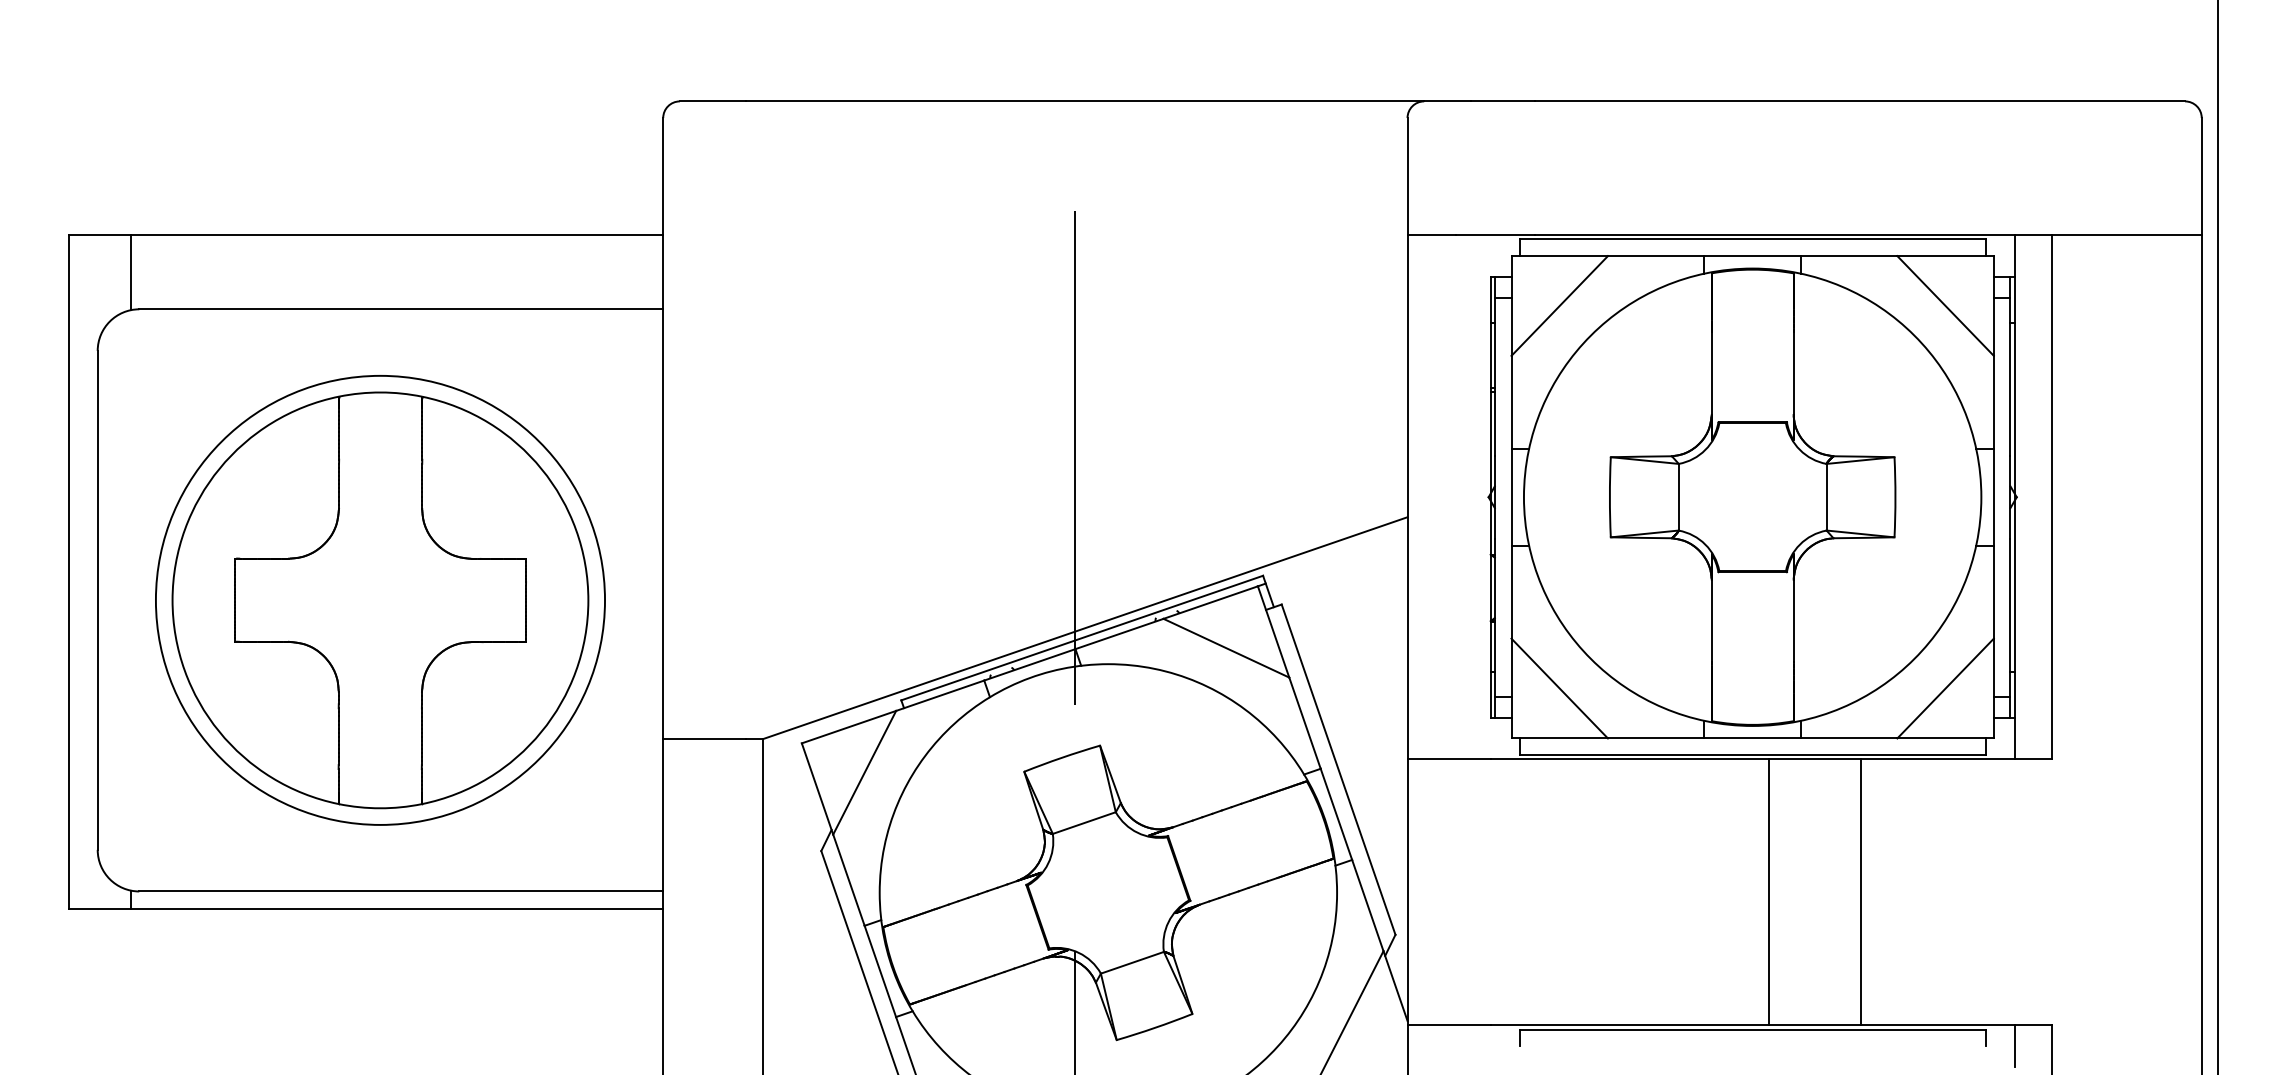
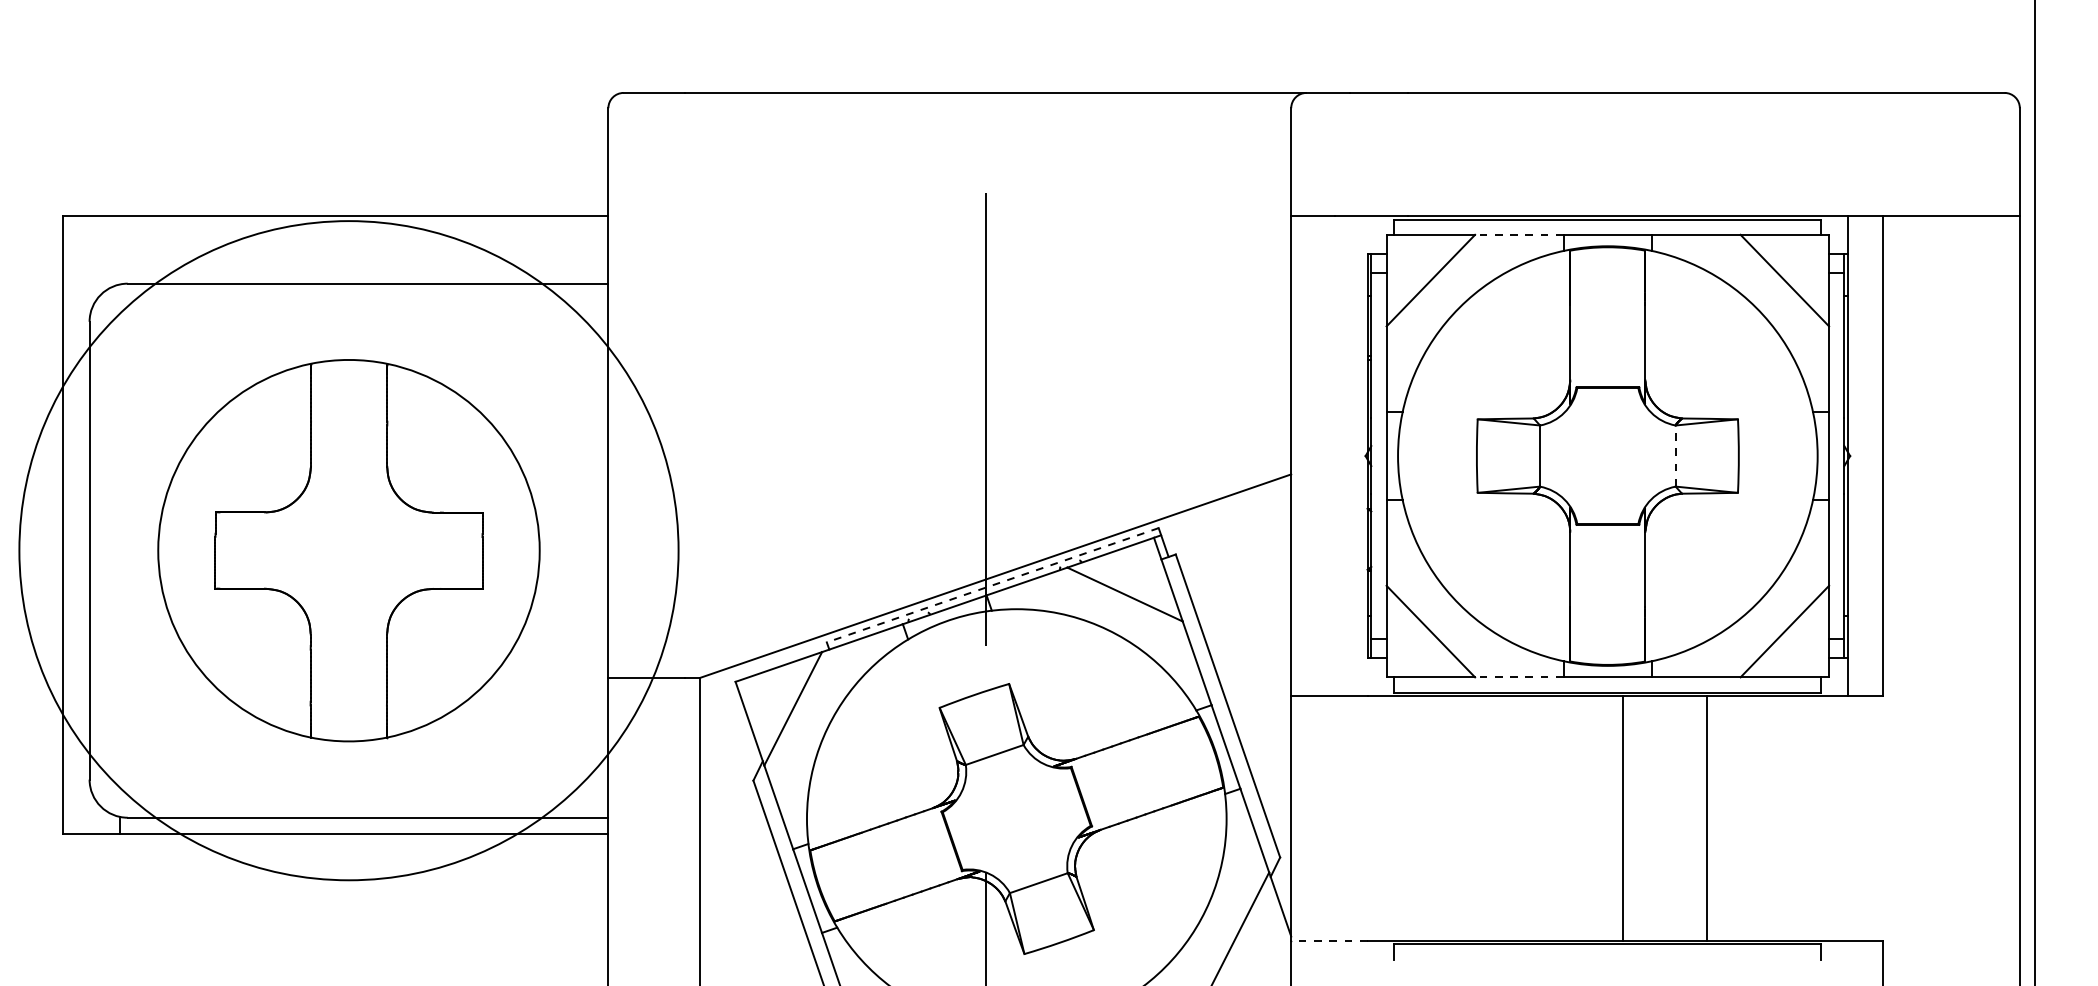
line: (1655, 256) -> (1518, 235), solid -> dashed
line: (130, 272) -> (119, 249), removed
line: (1826, 496) -> (1675, 455), solid -> dashed
circle: (380, 599) -> (349, 549), size x1.6
line: (1081, 638) -> (992, 585), solid -> dashed
line: (1655, 738) -> (1518, 677), solid -> dashed
line: (1449, 1025) -> (1329, 940), solid -> dashed
line: (2014, 1045) -> (1848, 959), removed

